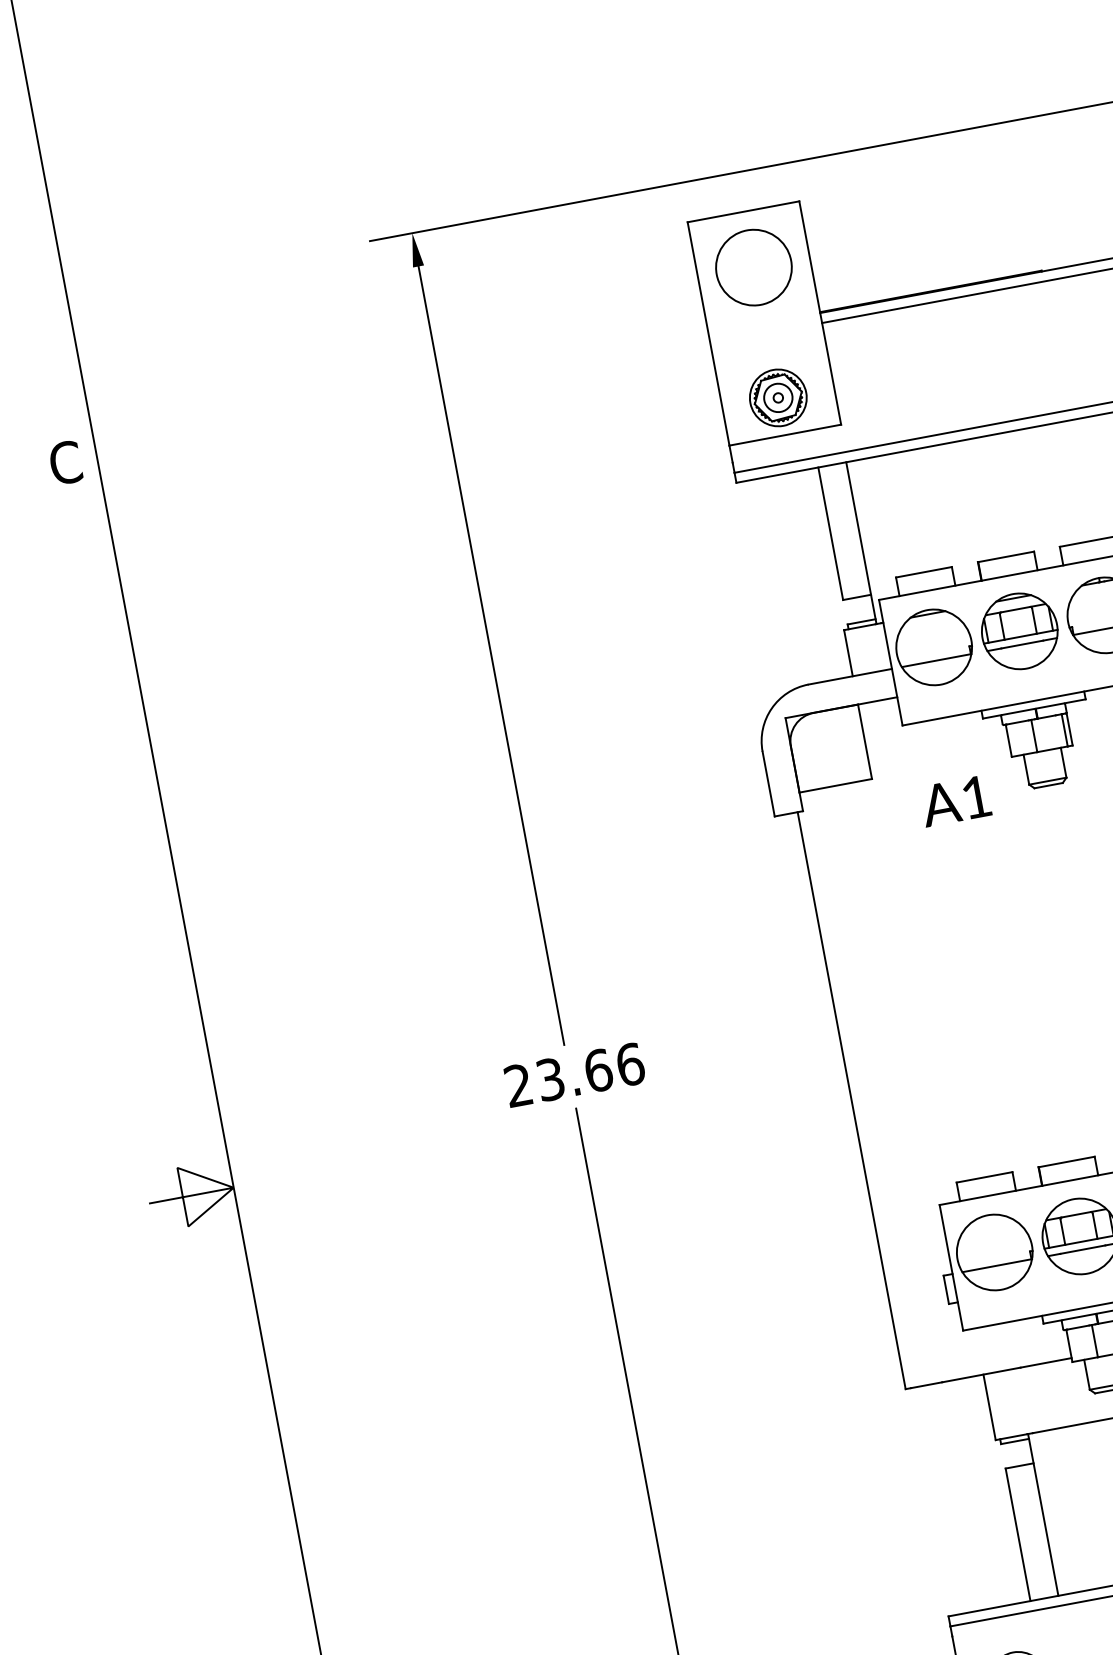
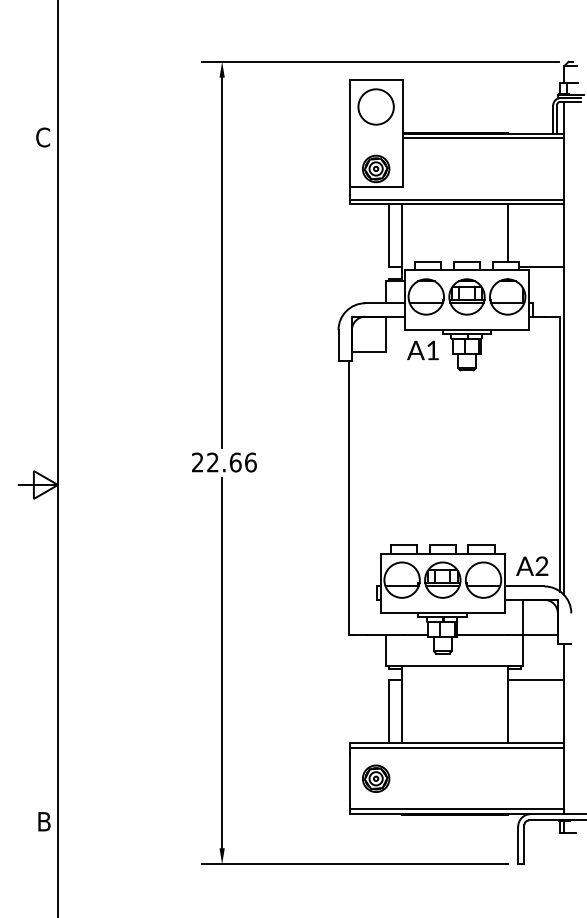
line: (1081, 479) -> (508, 232), added
text: (954, 801) -> (422, 350), moved
text: (549, 1079) -> (212, 462), 23.66 -> 22.66

